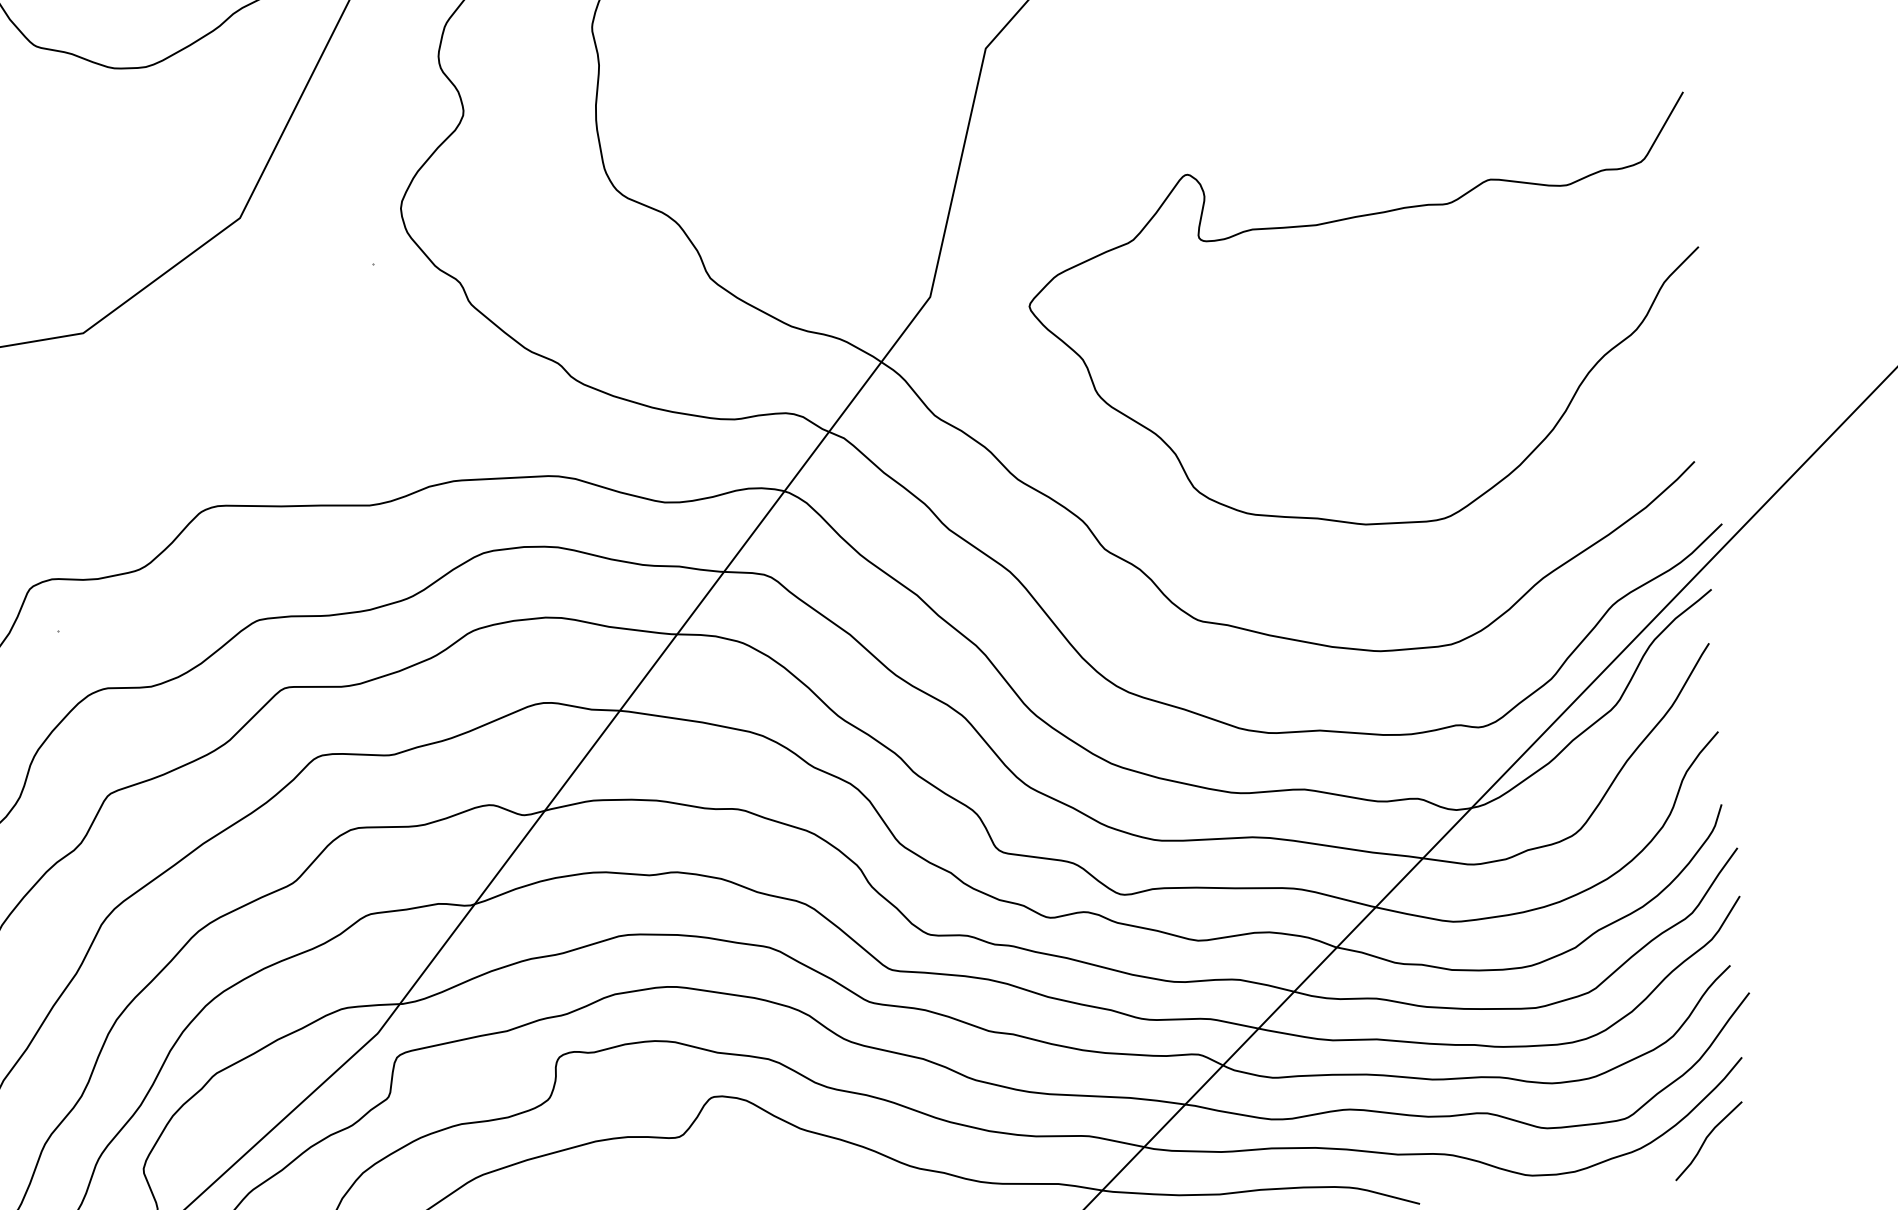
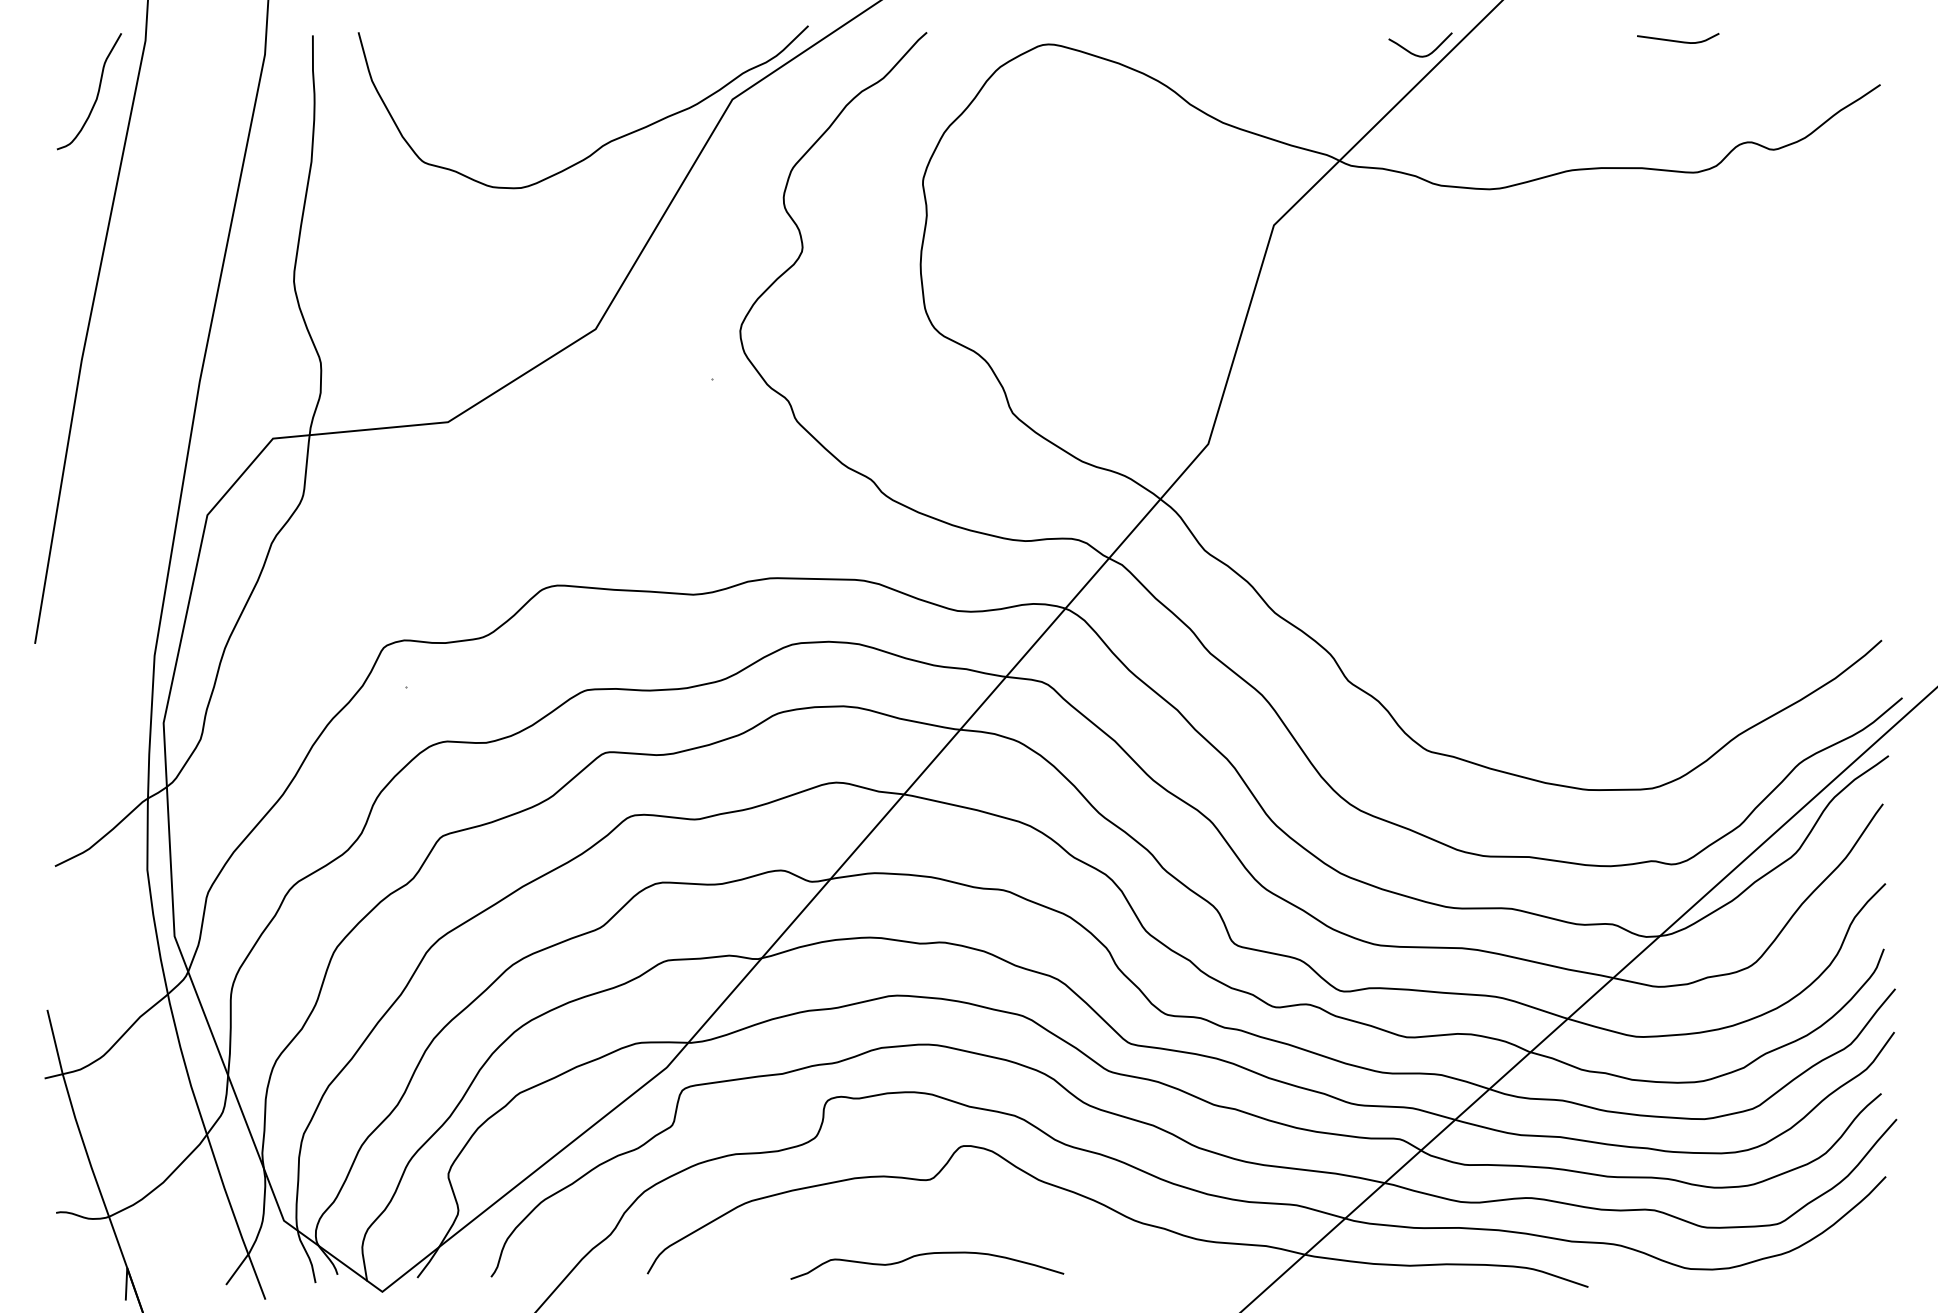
curve: (1344, 220) -> (1583, 402), removed
curve: (1706, 1141) -> (1848, 1249), removed

